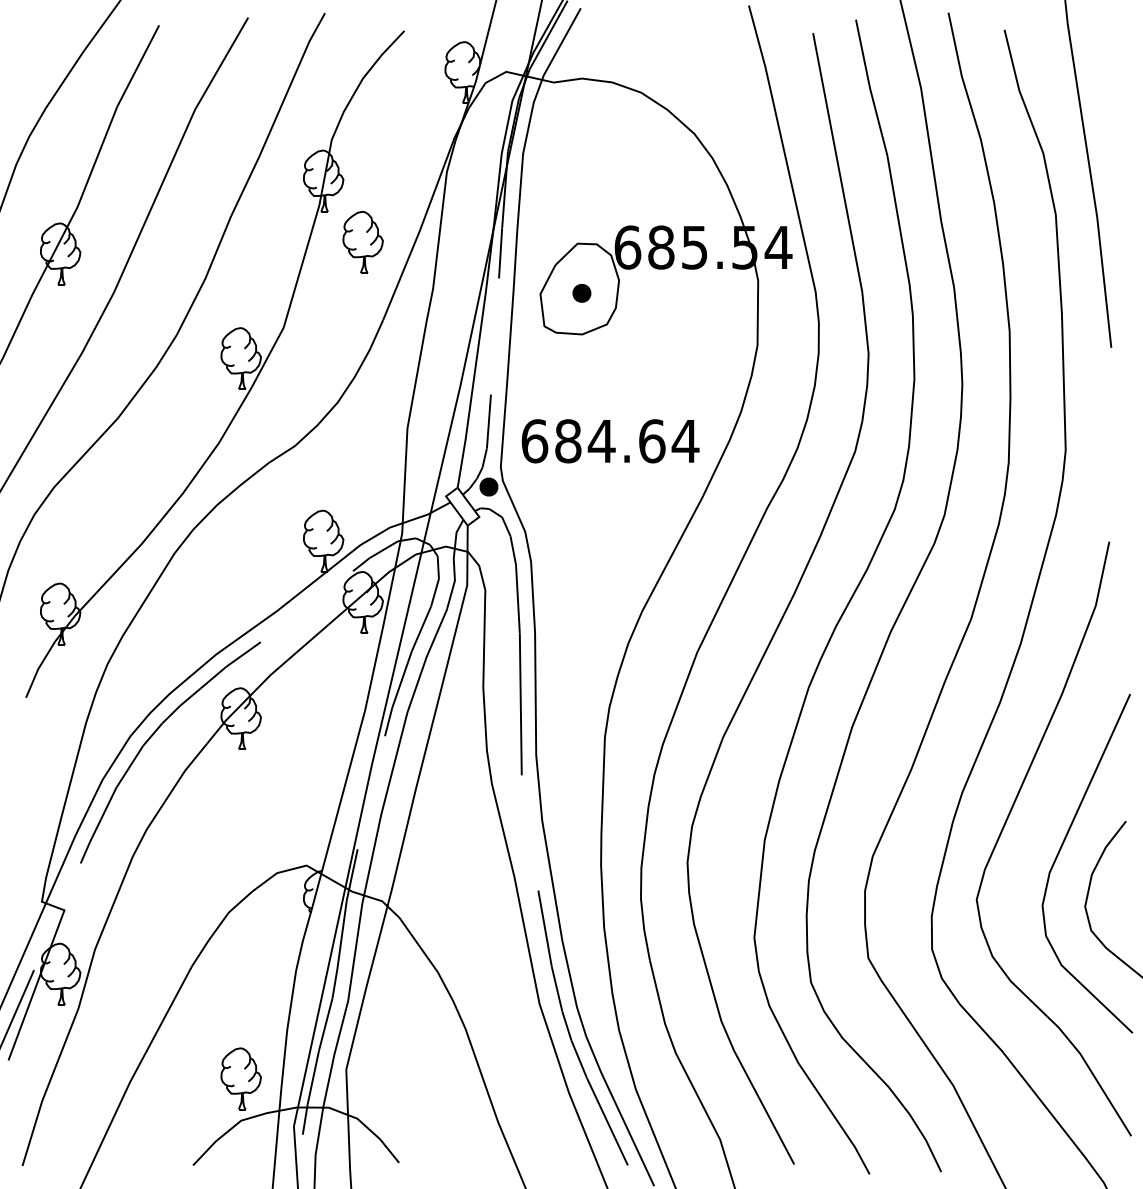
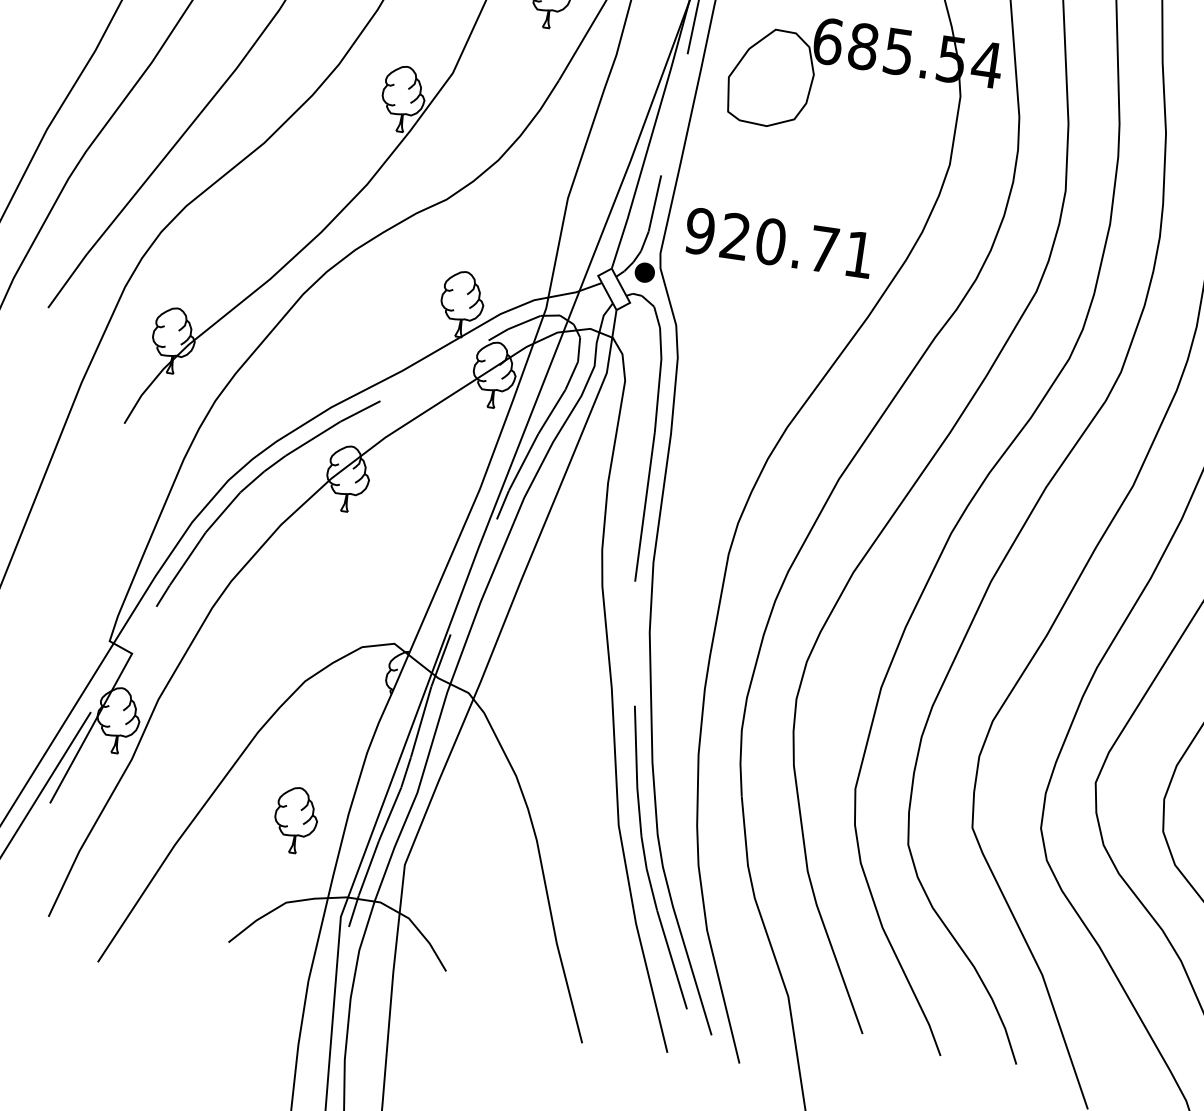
part: (581, 293) -> (772, 82), removed
text: (610, 441) -> (780, 243), 684.64 -> 920.71
part: (240, 1078) -> (295, 819), moved

